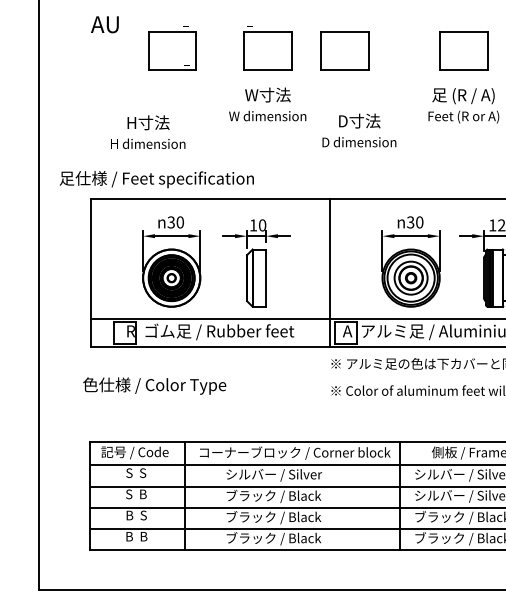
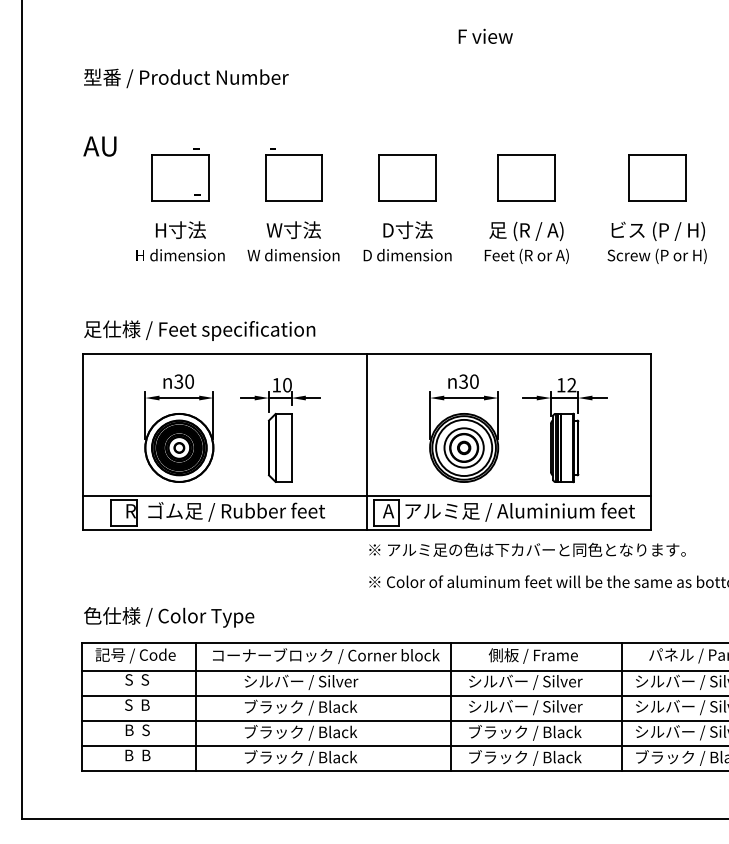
part: (344, 50) -> (407, 177), moved
text: (359, 130) -> (407, 241), moved
text: (148, 132) -> (180, 241), moved
text: (156, 179) -> (199, 330), moved
text: (154, 386) -> (169, 617), moved

